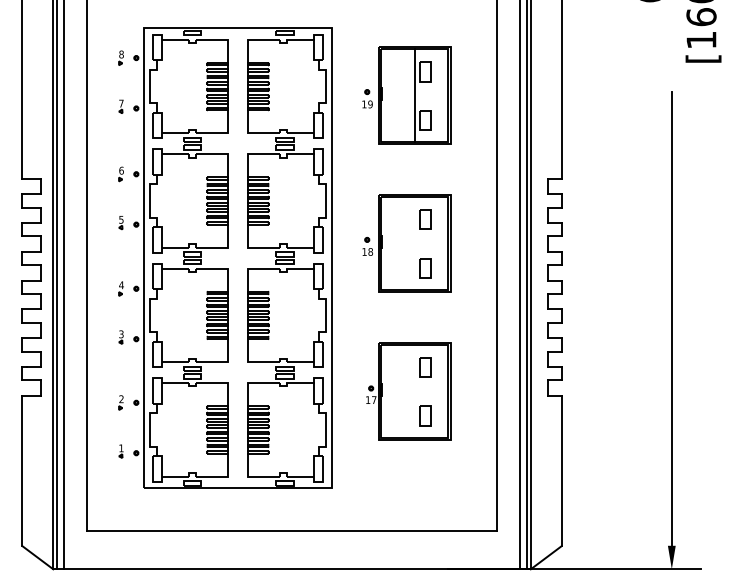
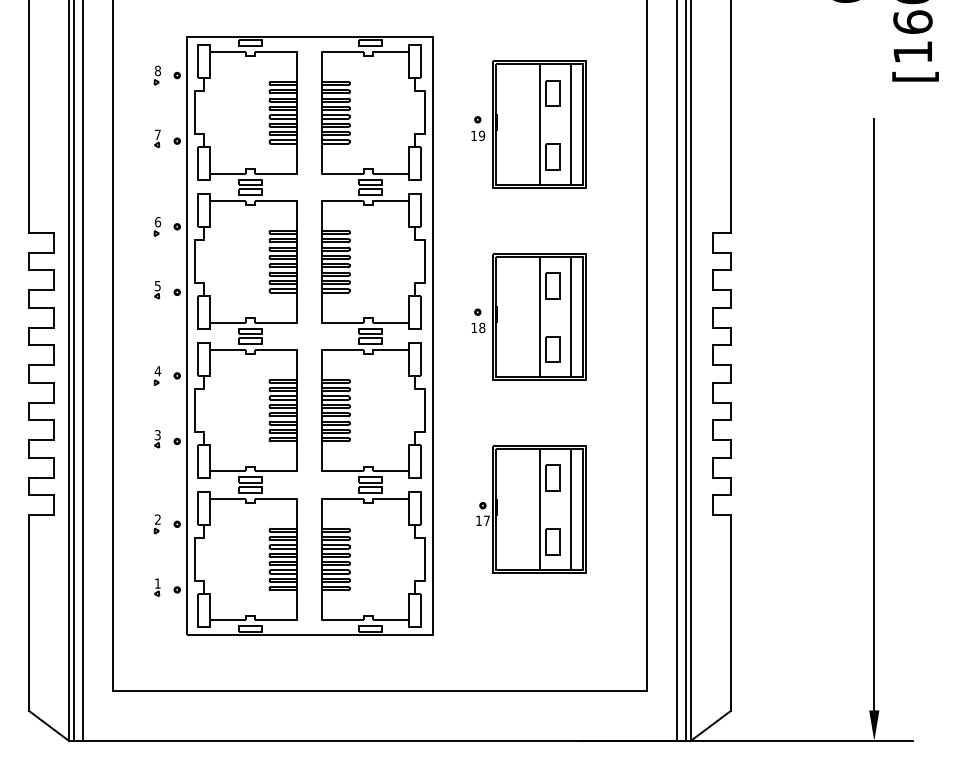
line: (439, 95) -> (571, 124), added
line: (414, 243) -> (539, 316), added
line: (439, 243) -> (571, 316), added
line: (414, 391) -> (539, 509), added
line: (439, 391) -> (571, 509), added

